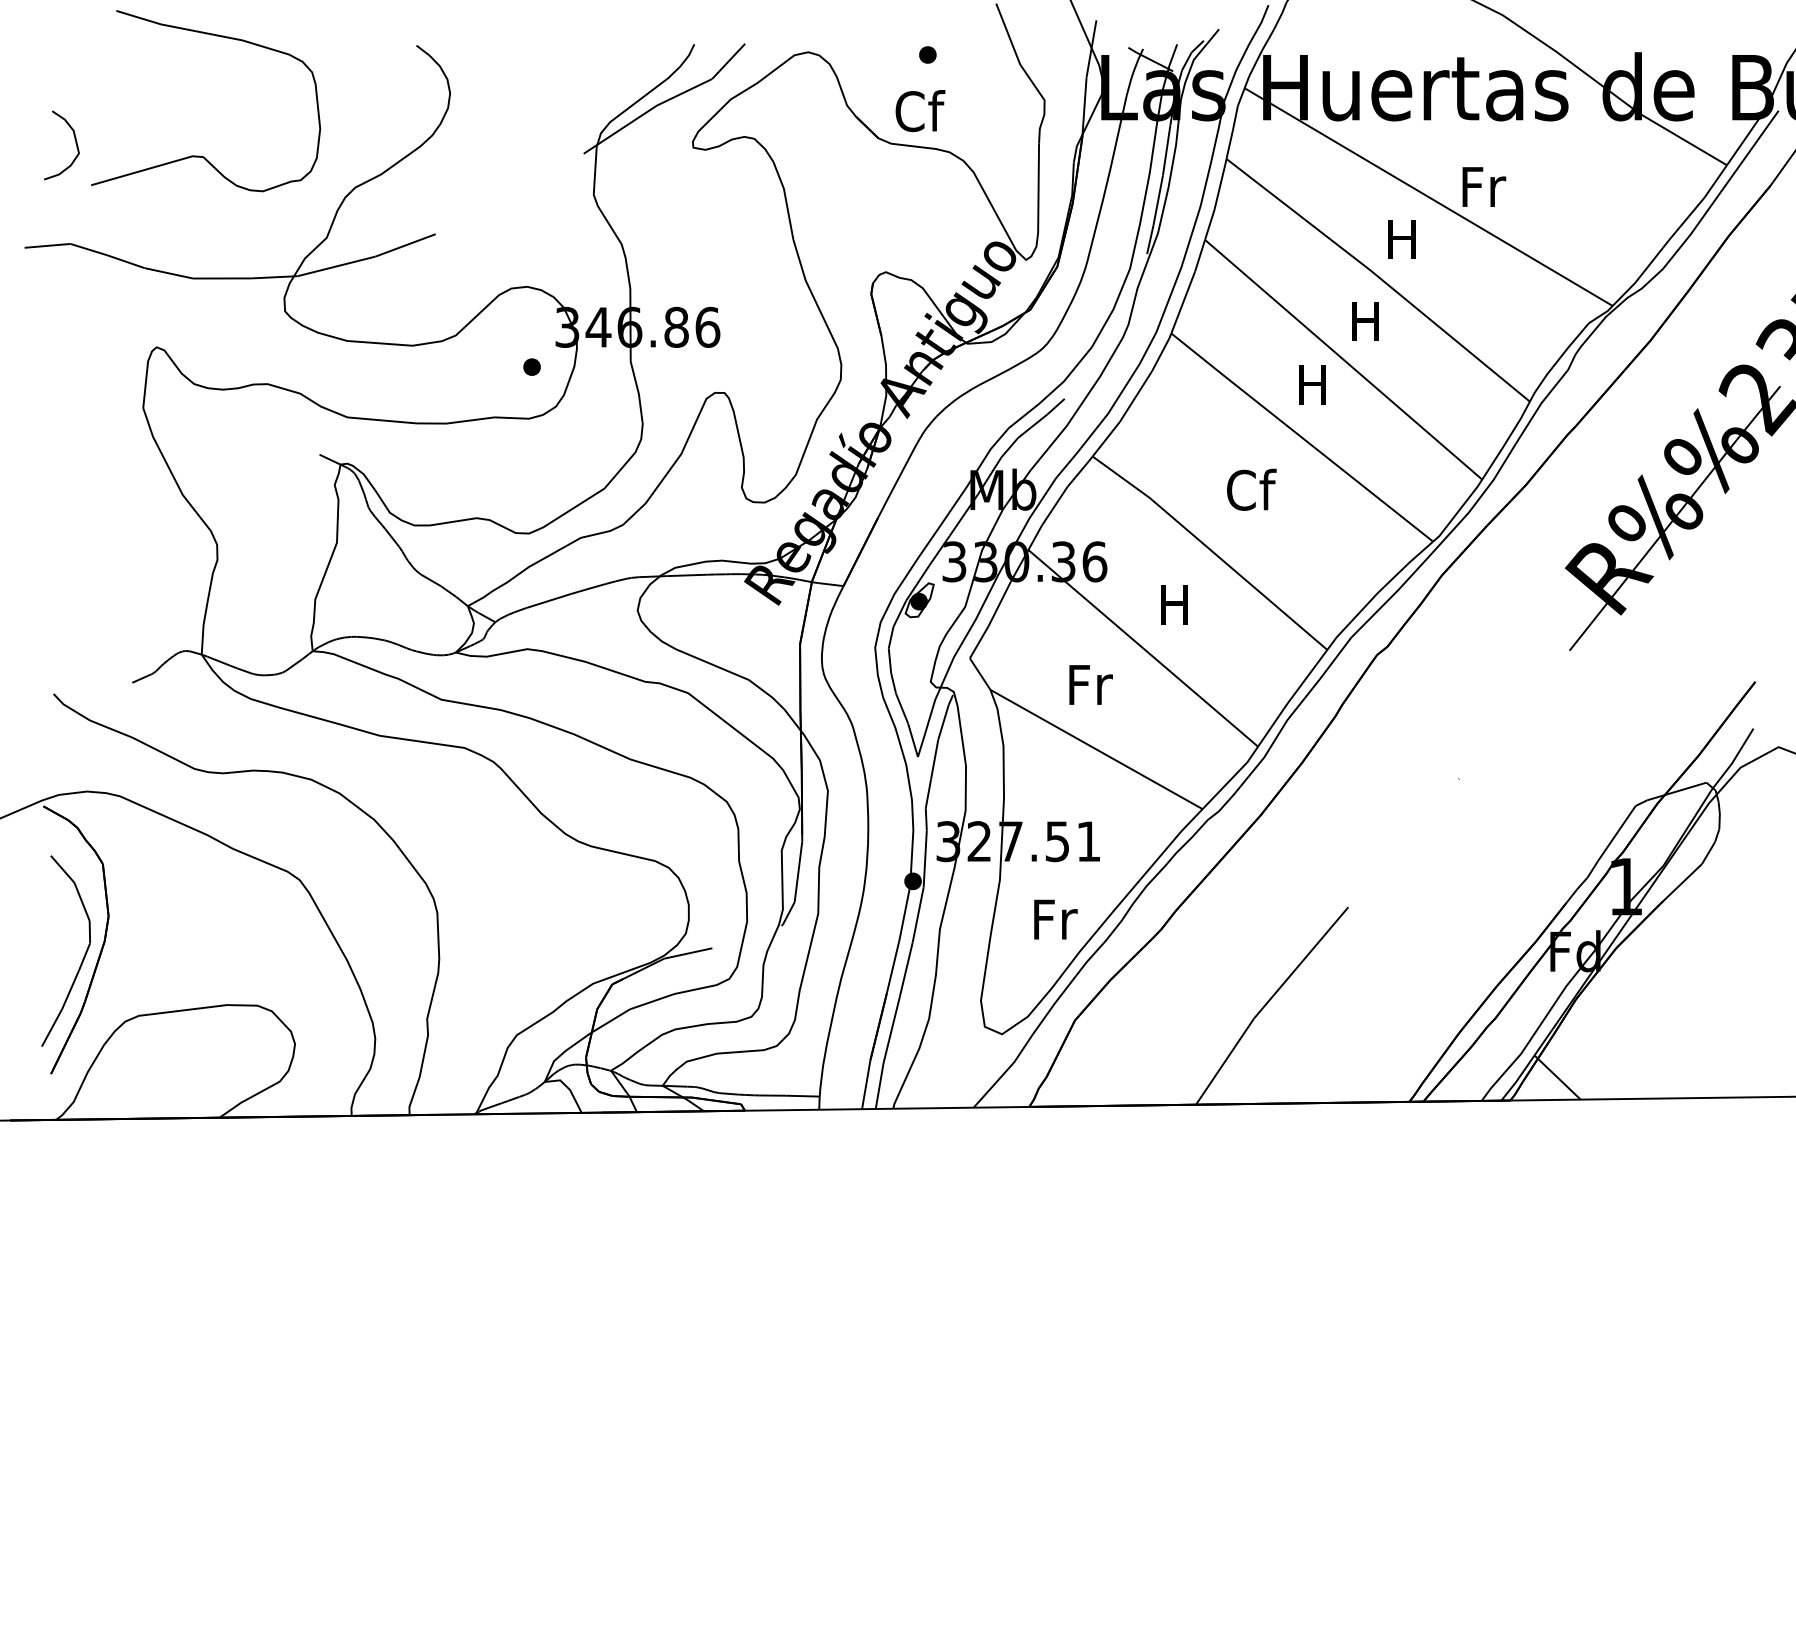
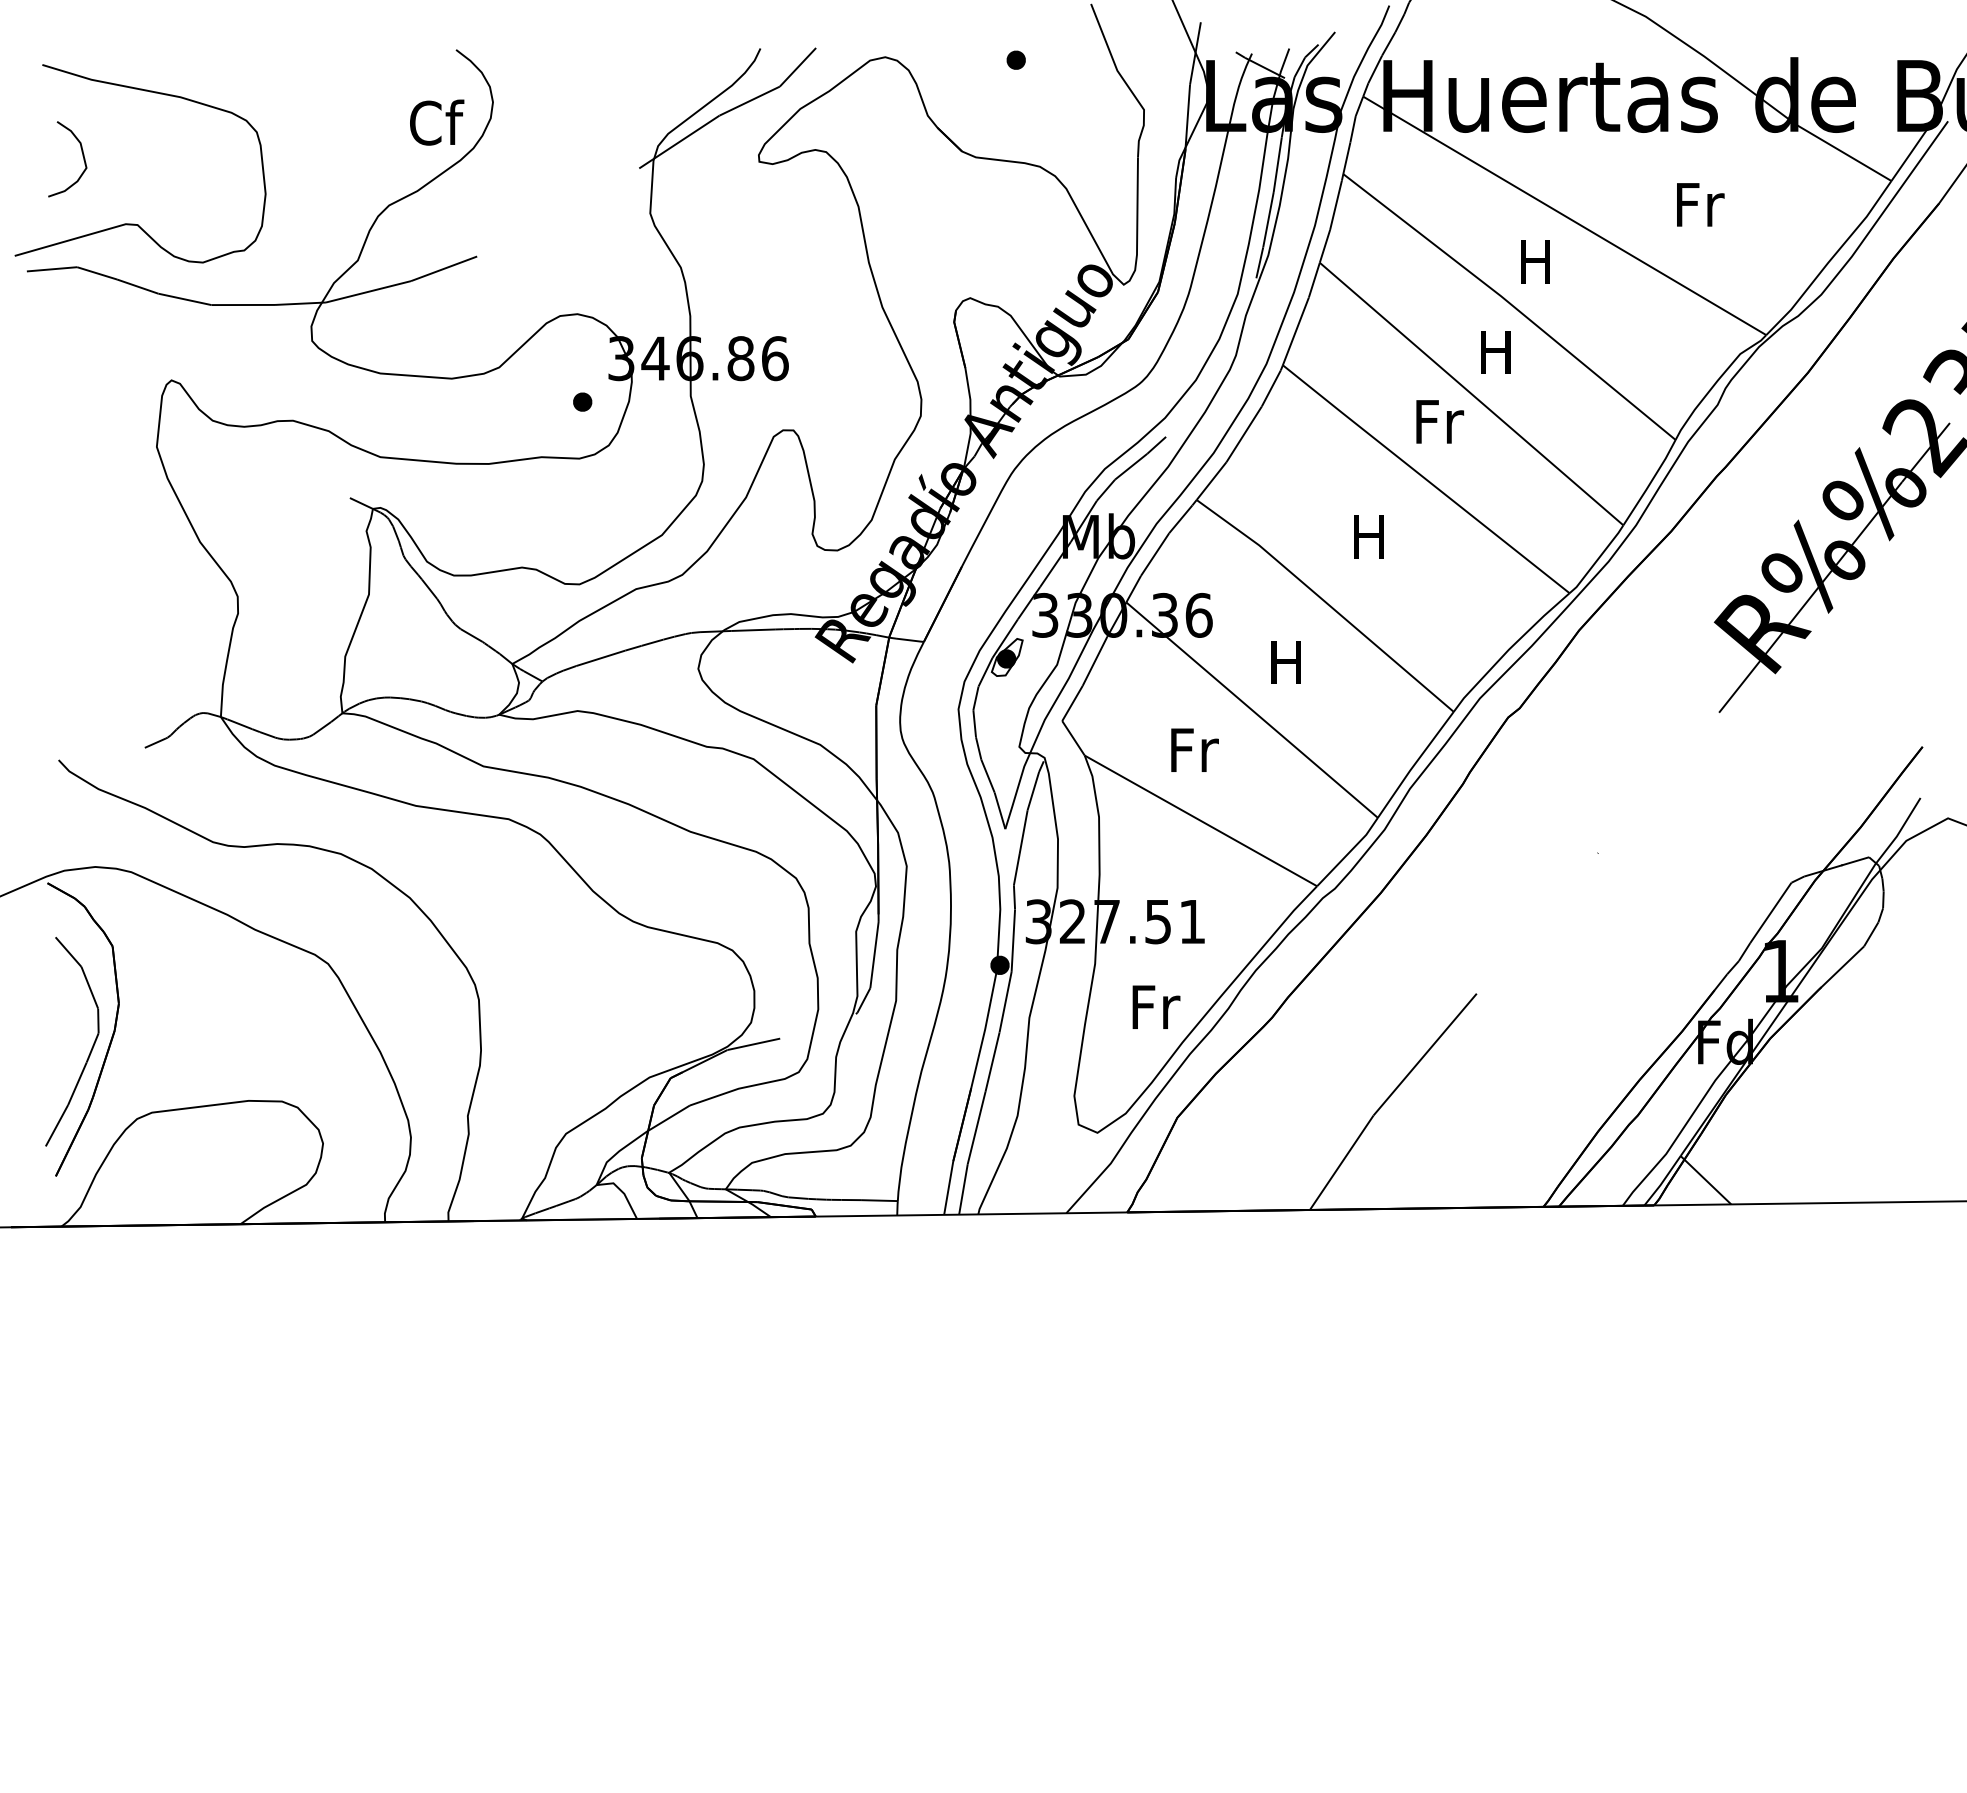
text: (920, 110) -> (437, 122), moved
curve: (200, 155) -> (134, 223), moved
text: (1484, 186) -> (1700, 204), moved
text: (1315, 384) -> (1440, 421), H -> Fr
text: (1251, 489) -> (1370, 536), Cf -> H

